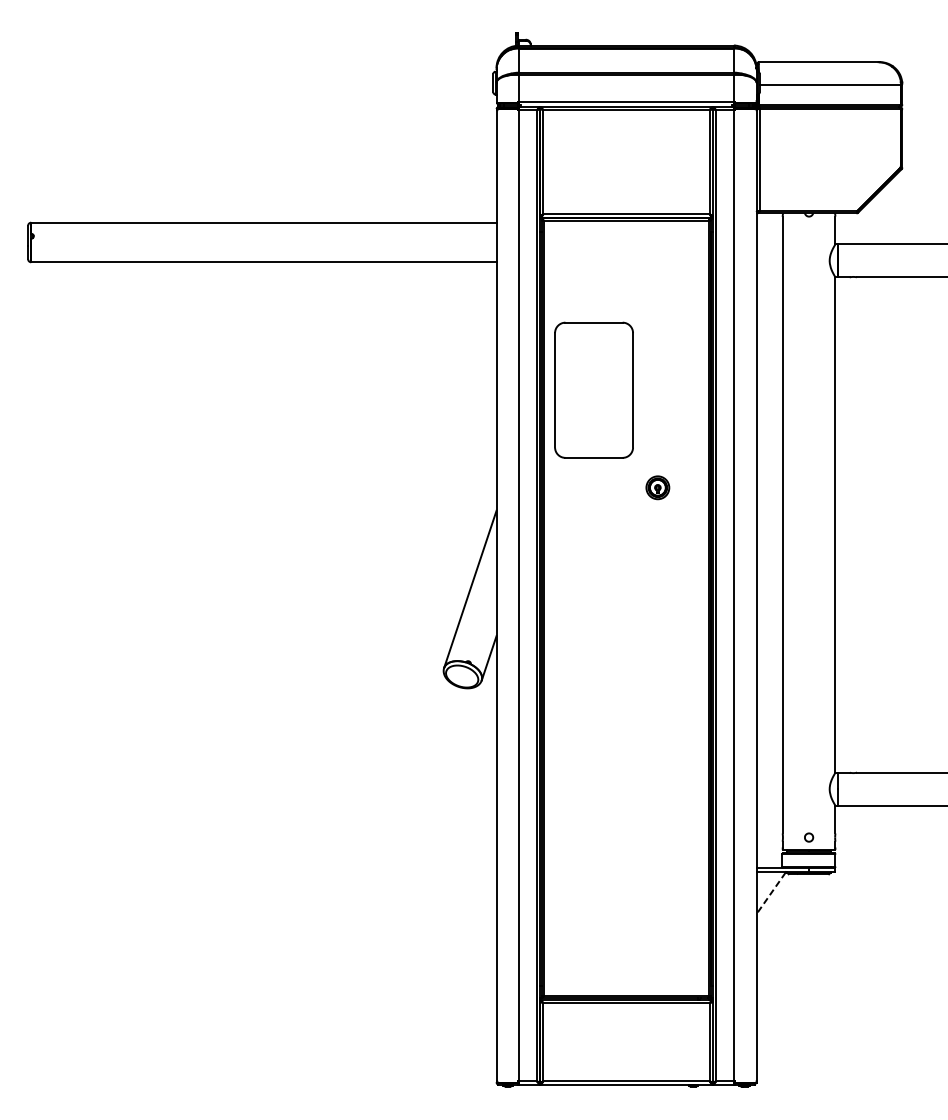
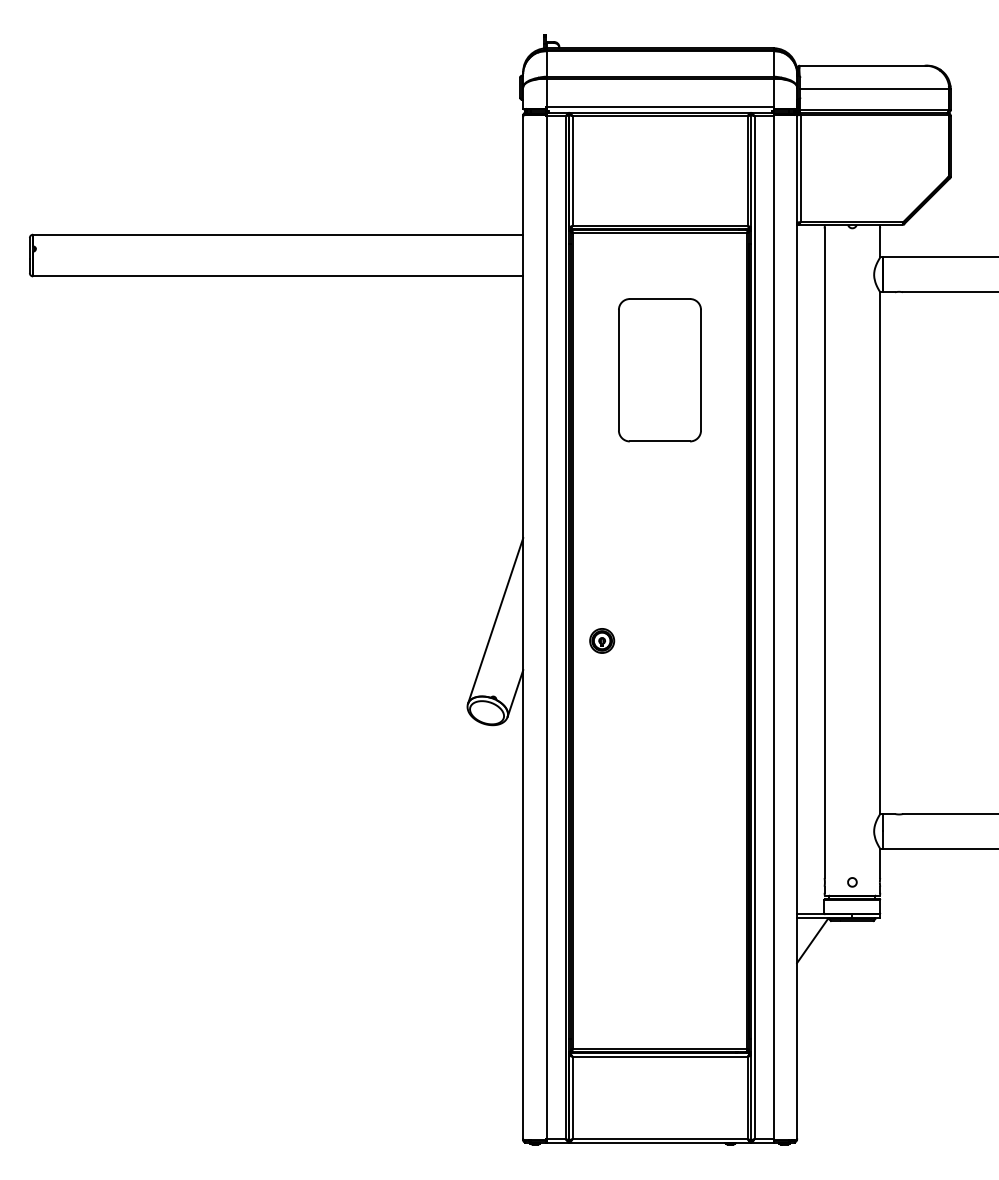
part: (593, 390) -> (659, 370), moved
part: (658, 487) -> (602, 640), moved
line: (771, 893) -> (812, 941), dashed -> solid

